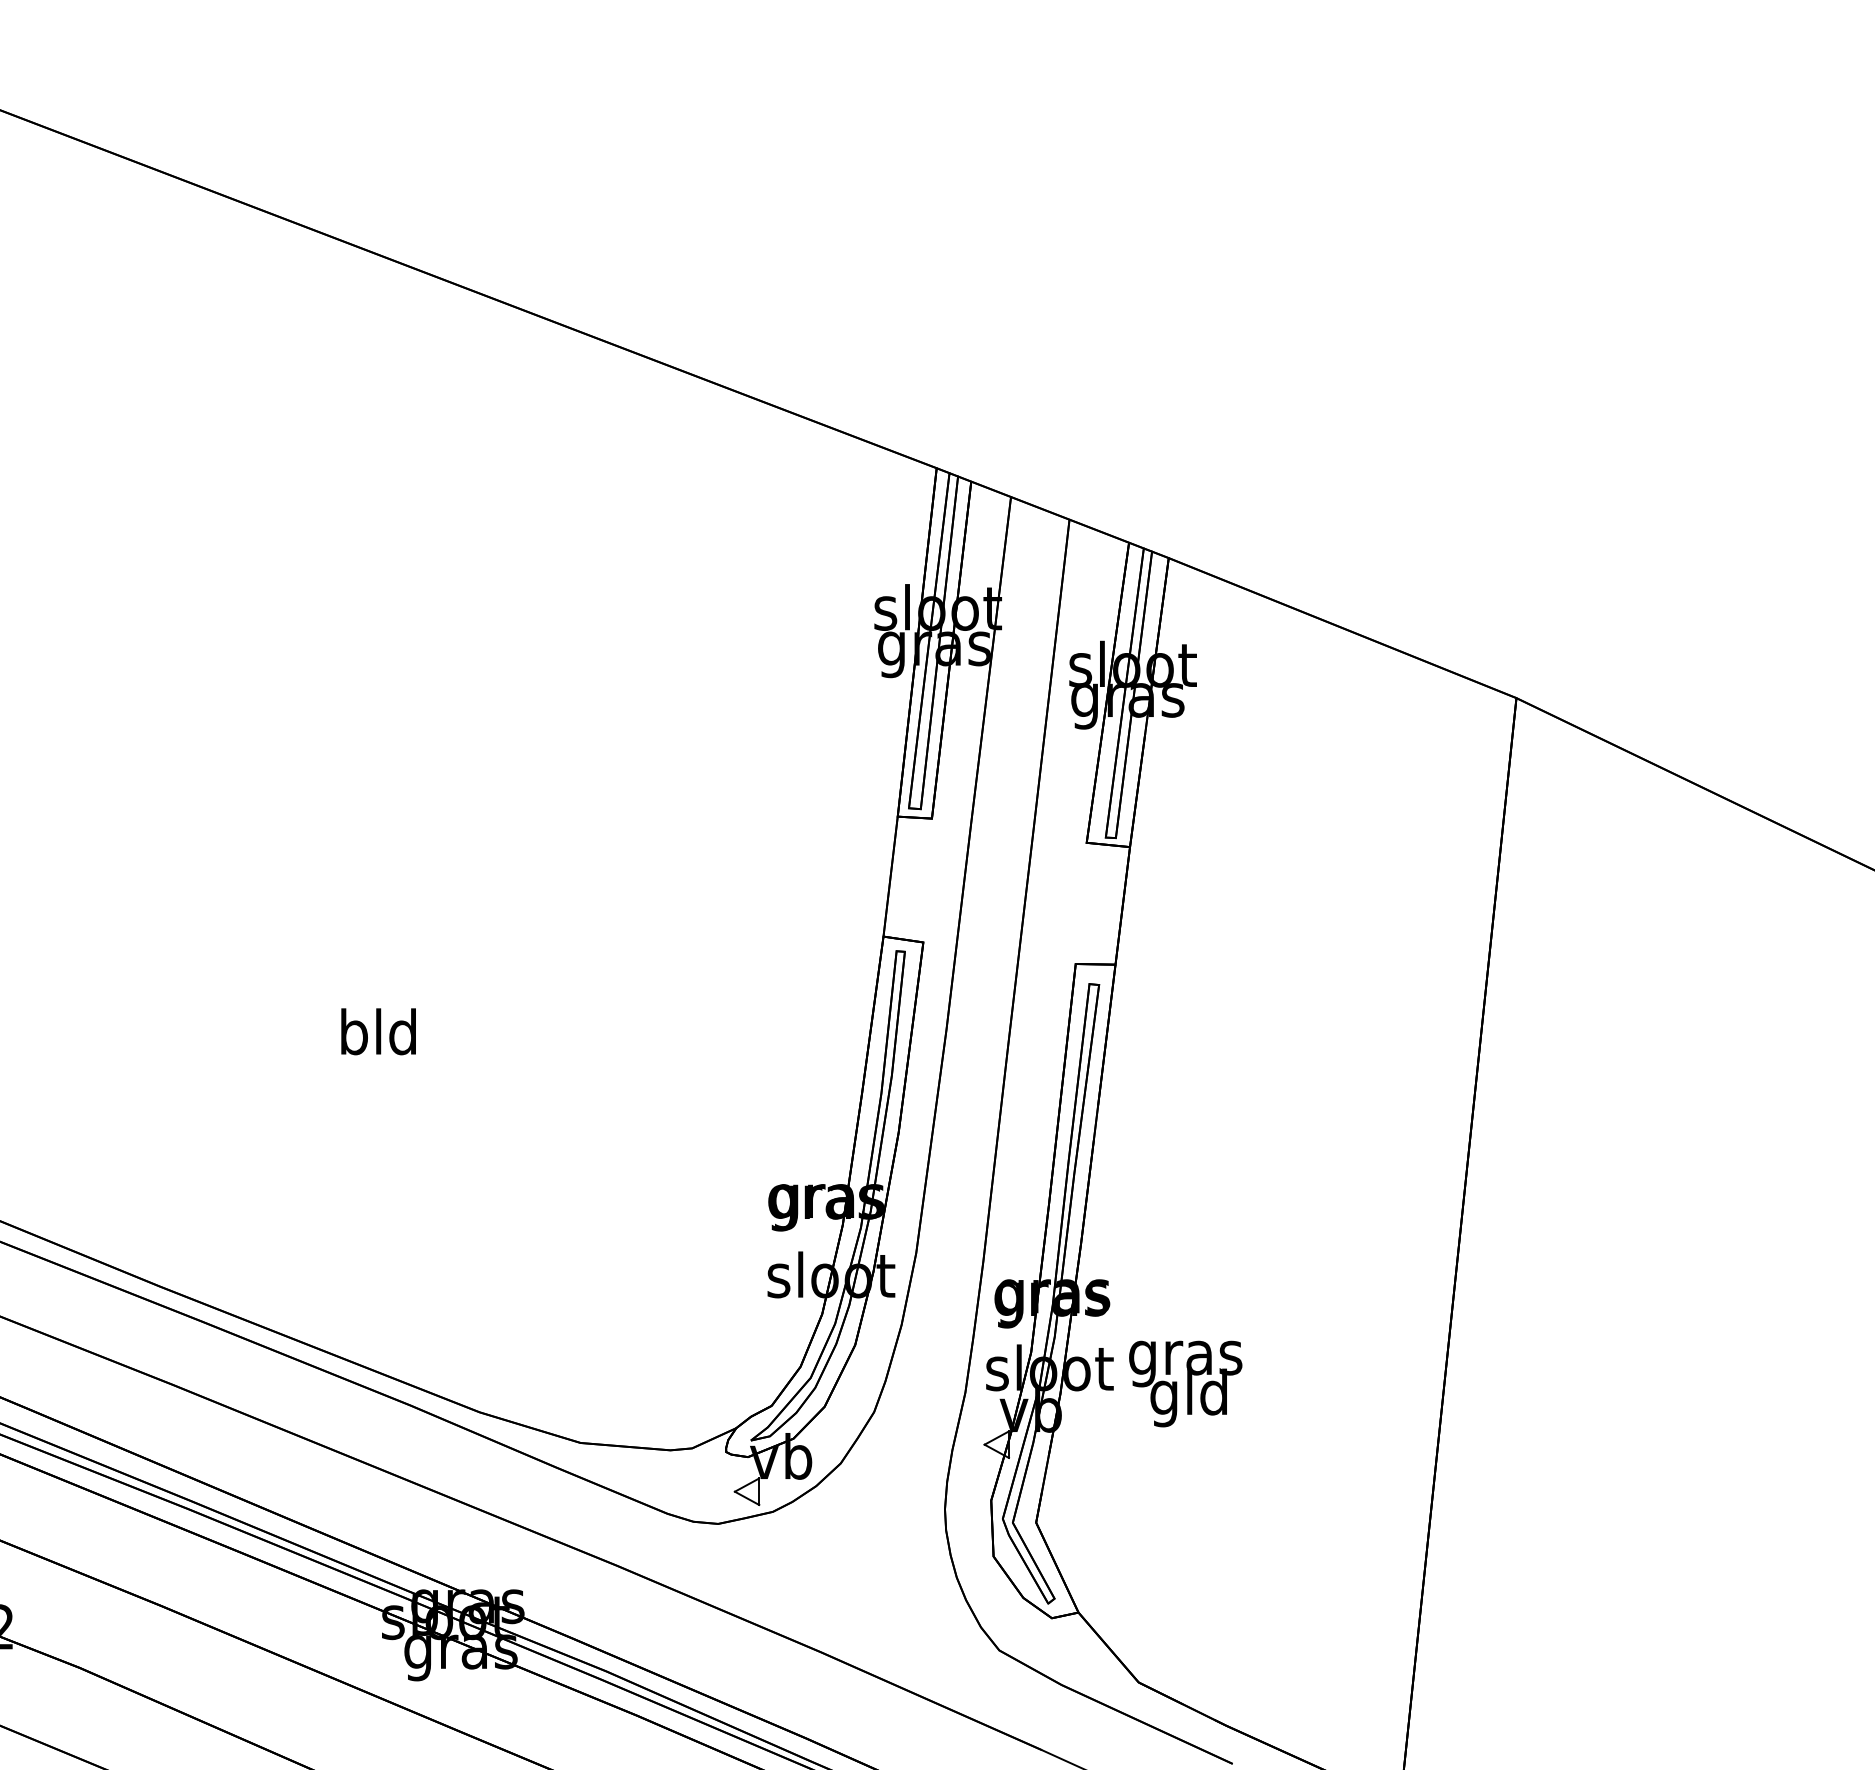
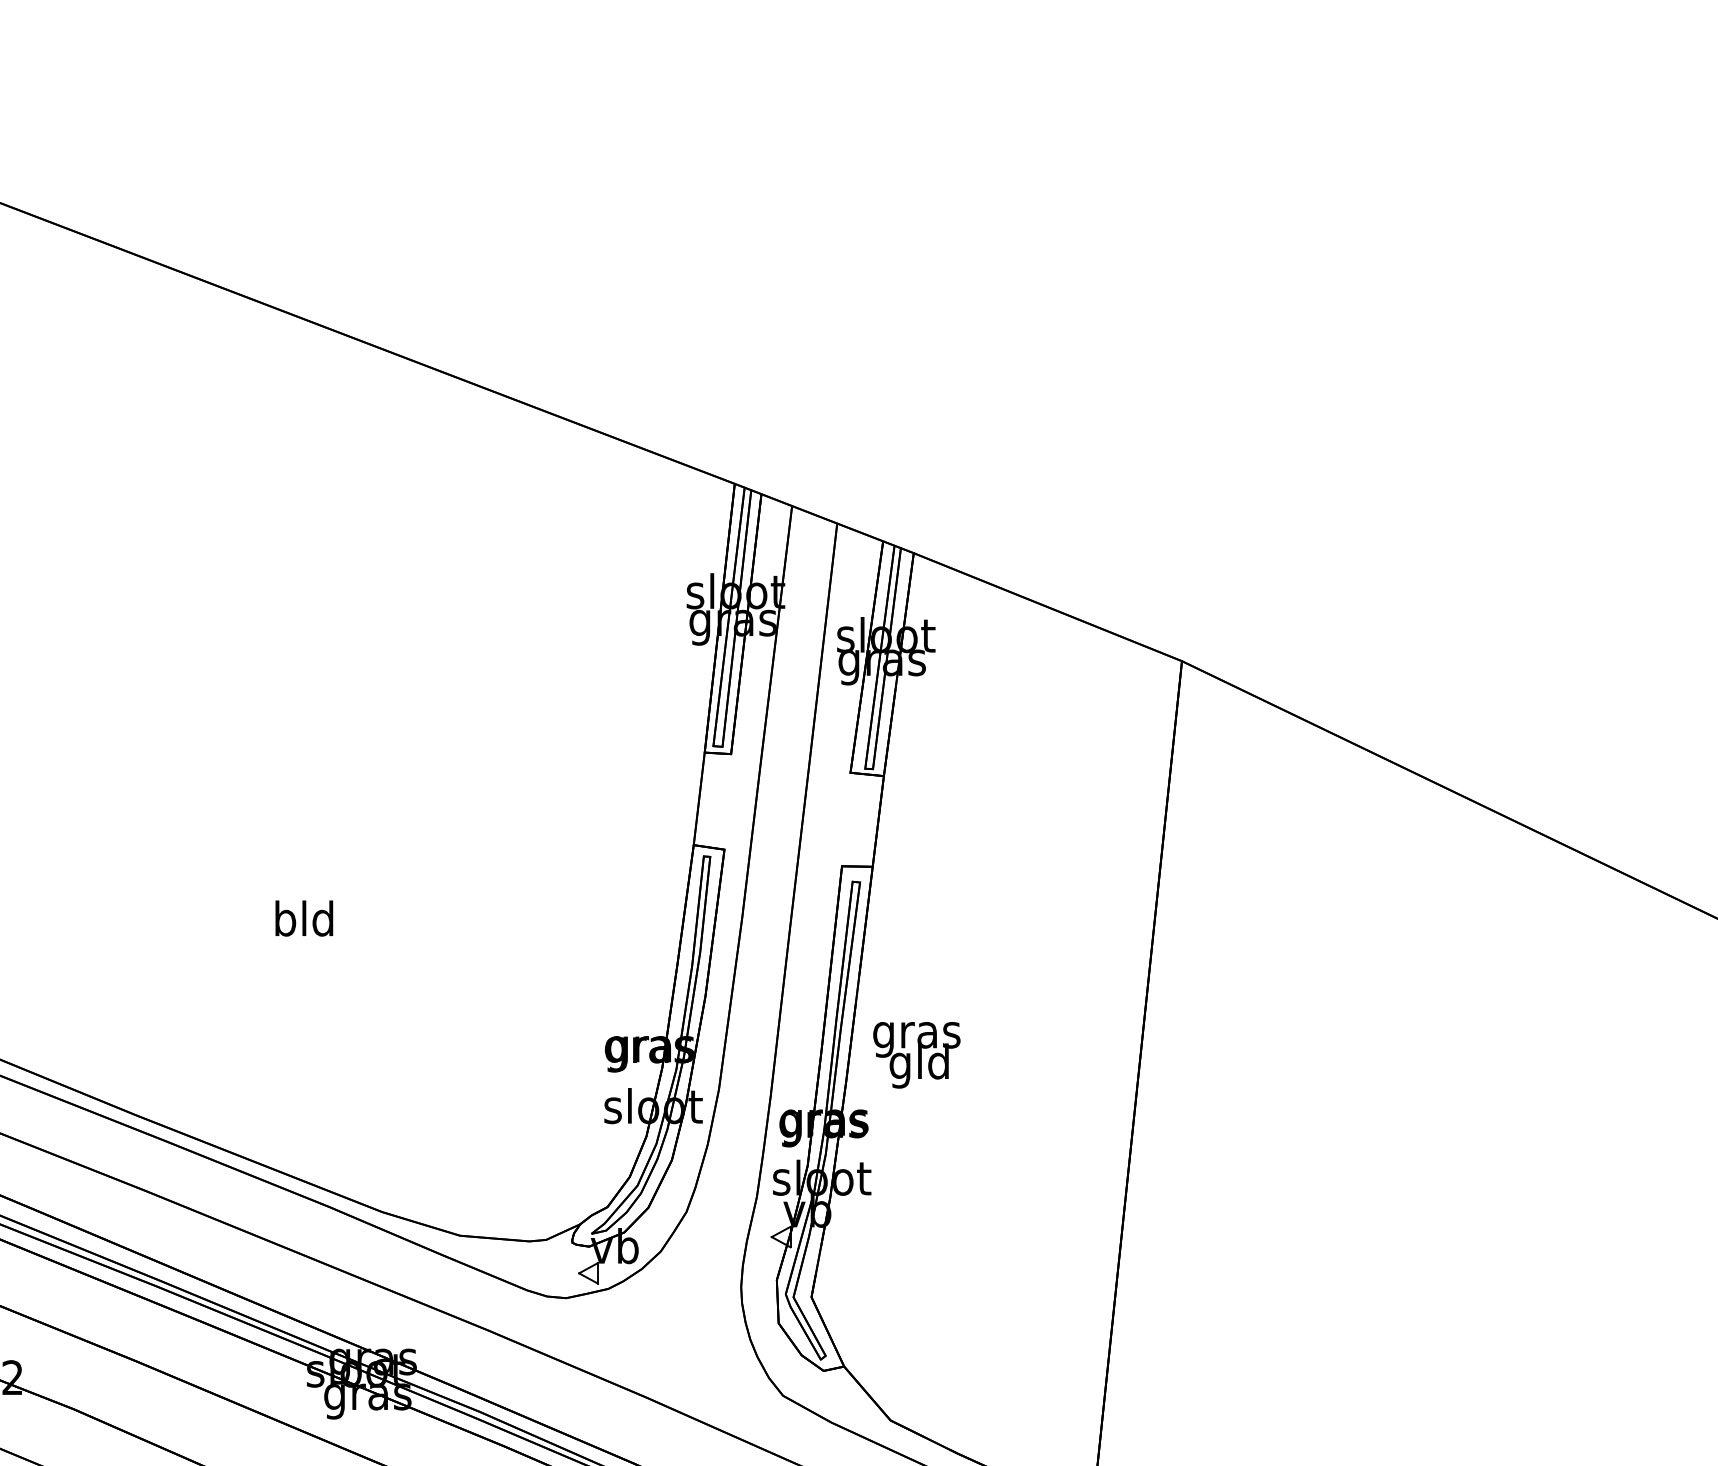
text: (1185, 1384) -> (916, 1055), moved

